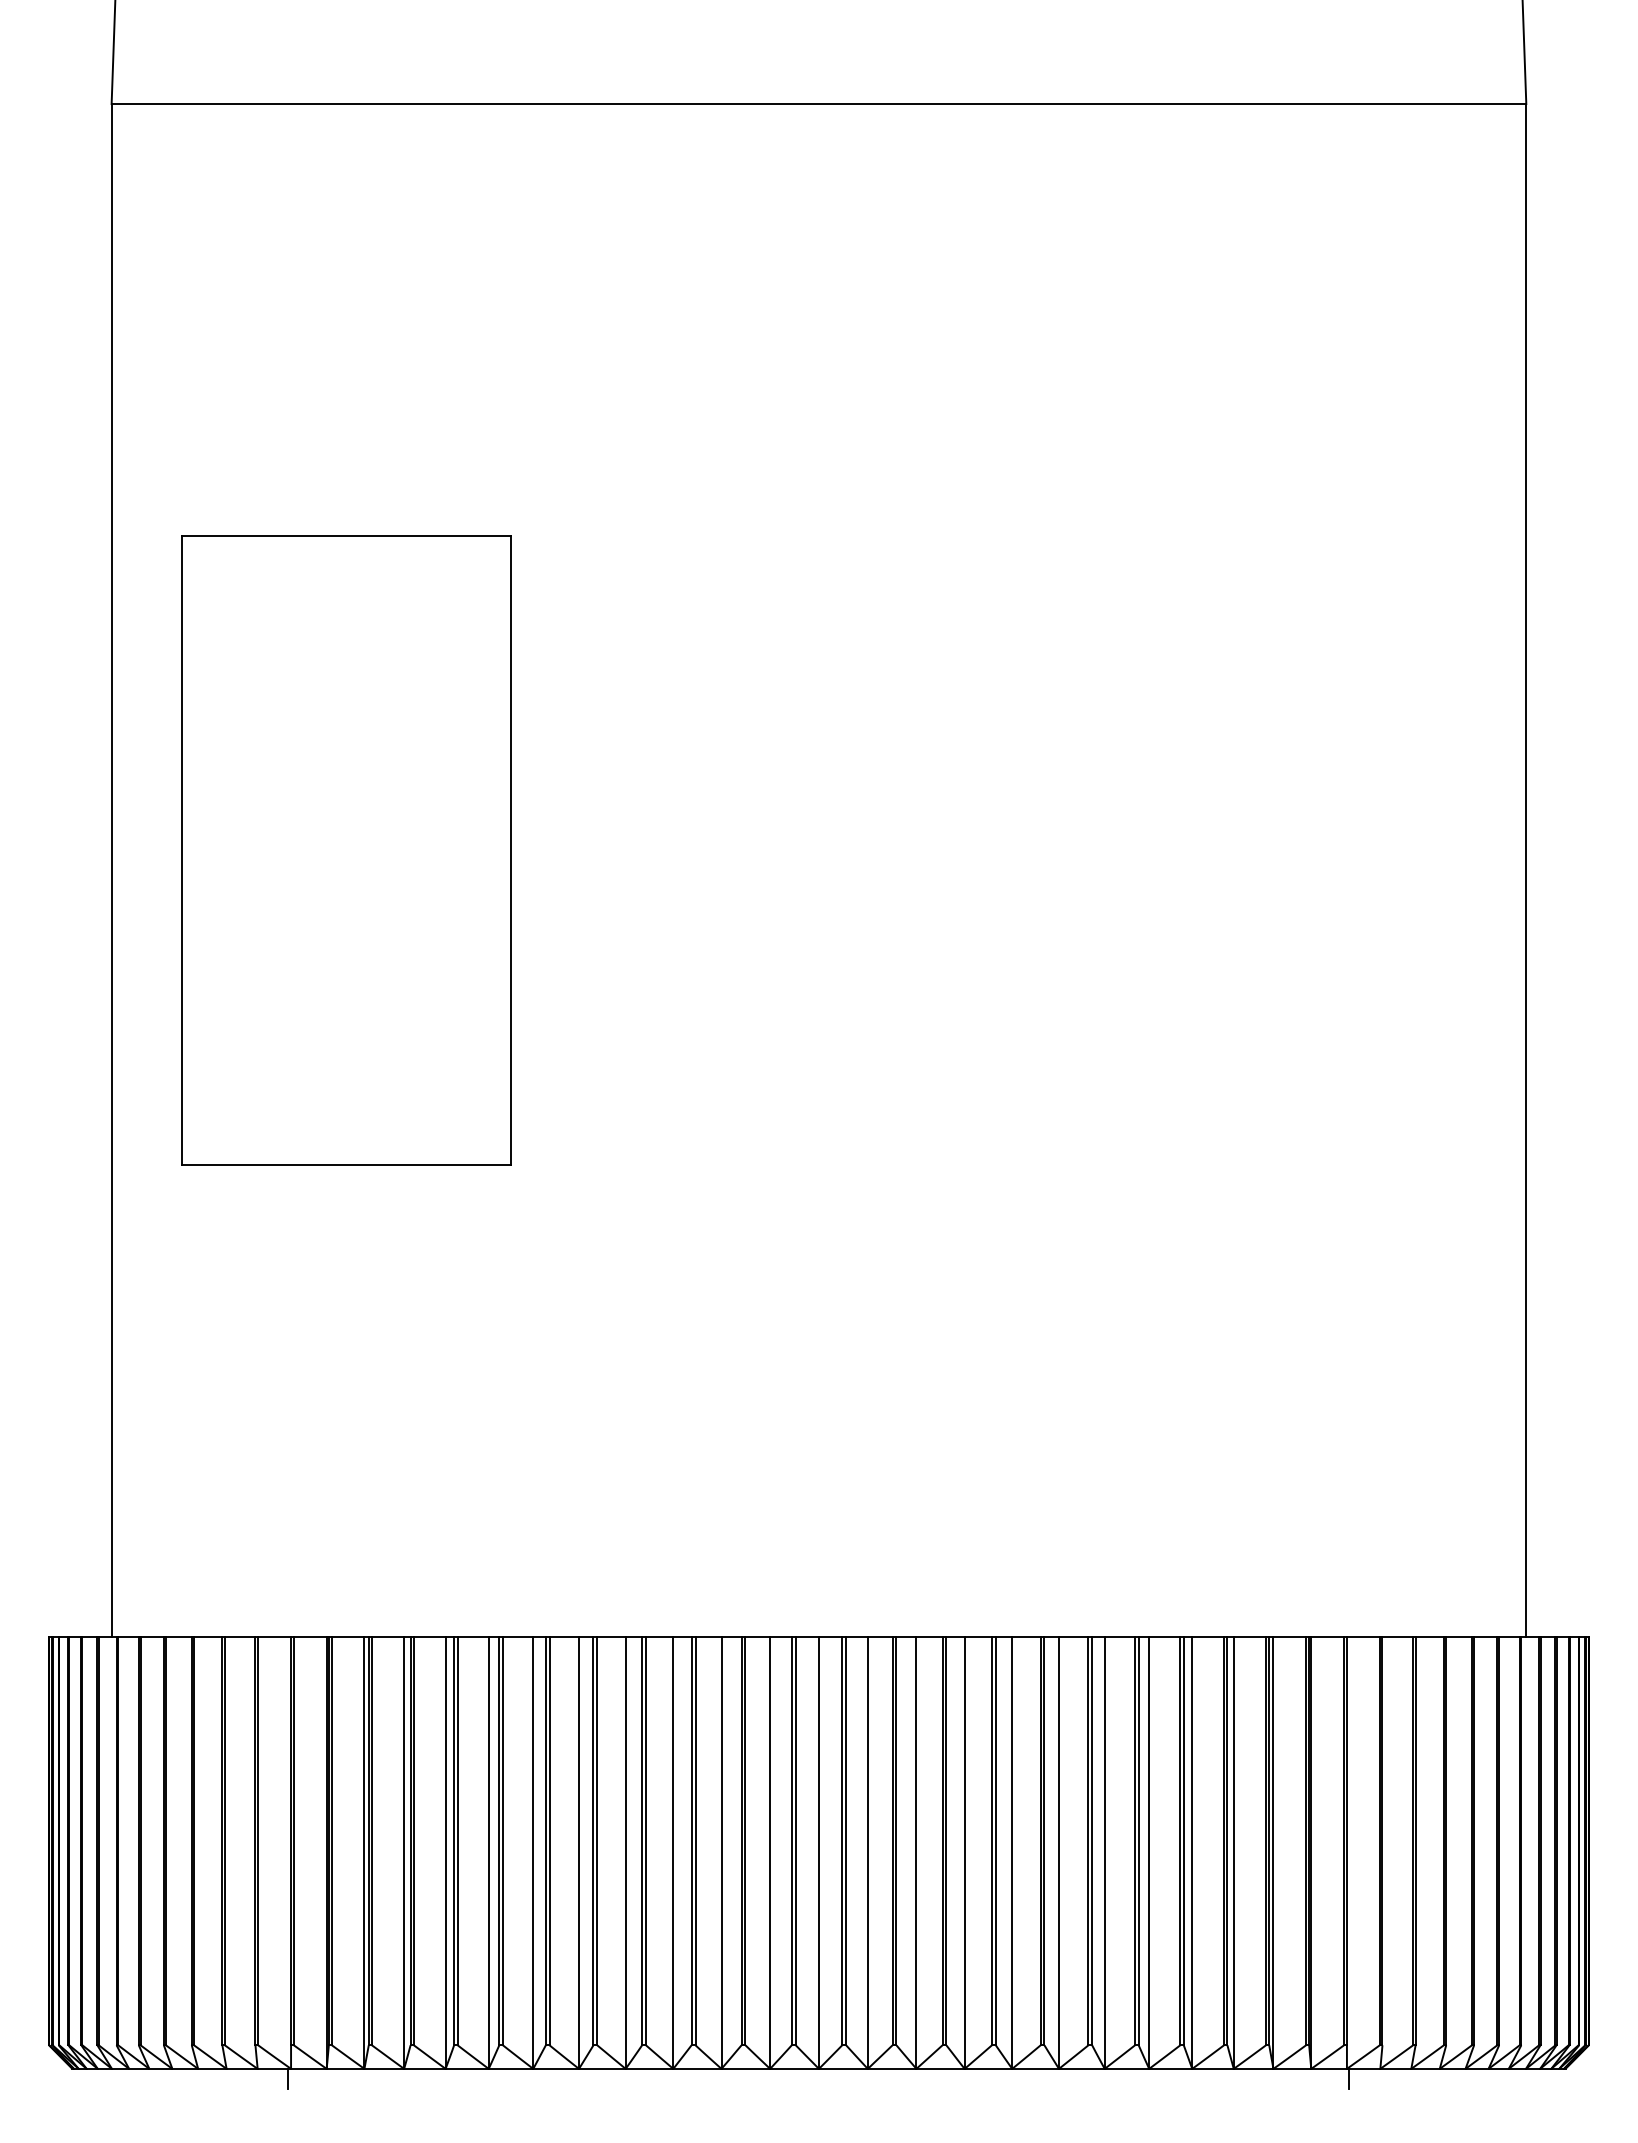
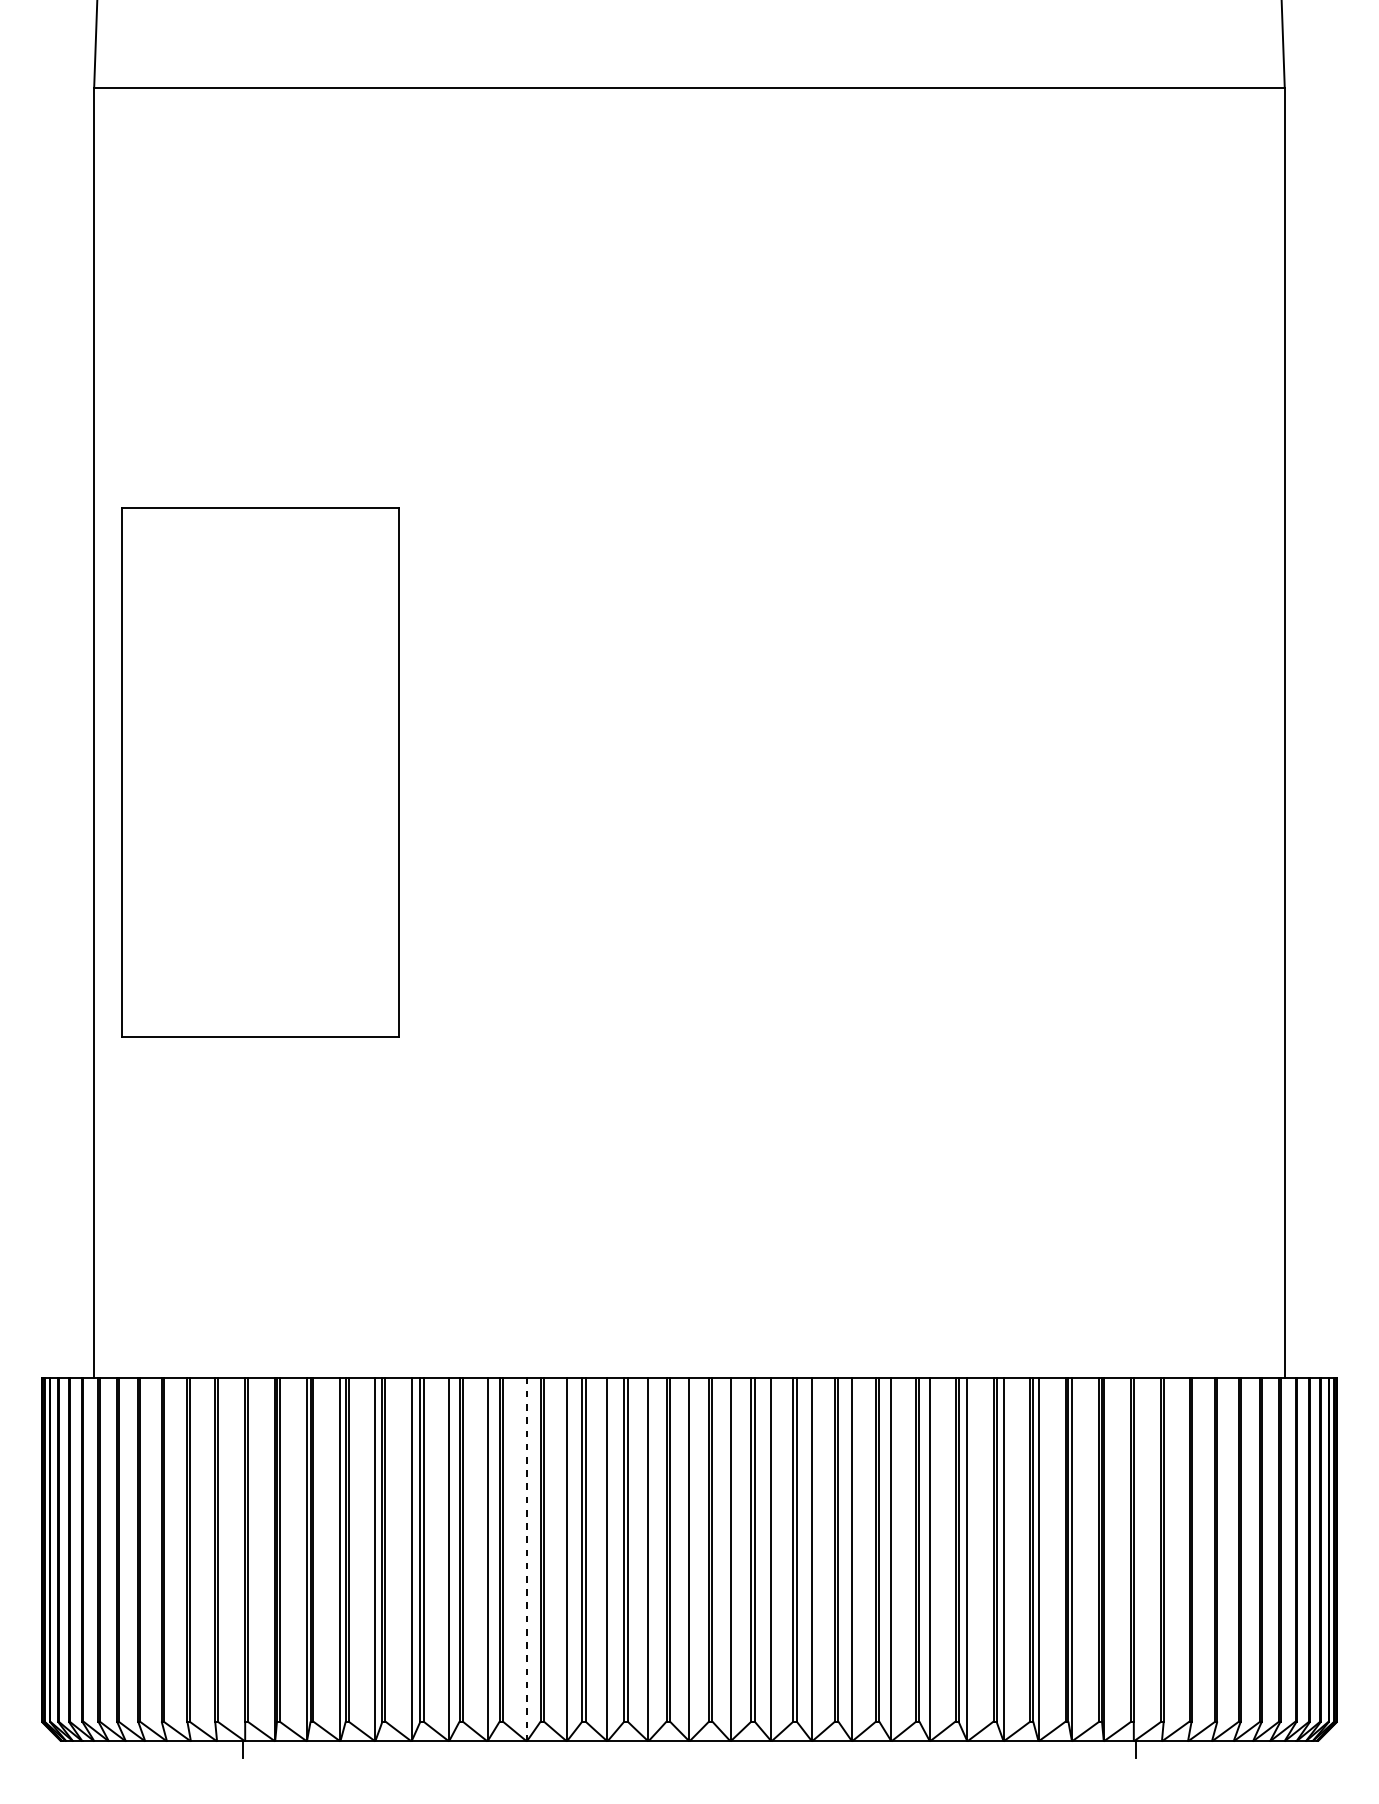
part: (346, 850) -> (260, 772), moved
line: (625, 1852) -> (526, 1559), solid -> dashed

